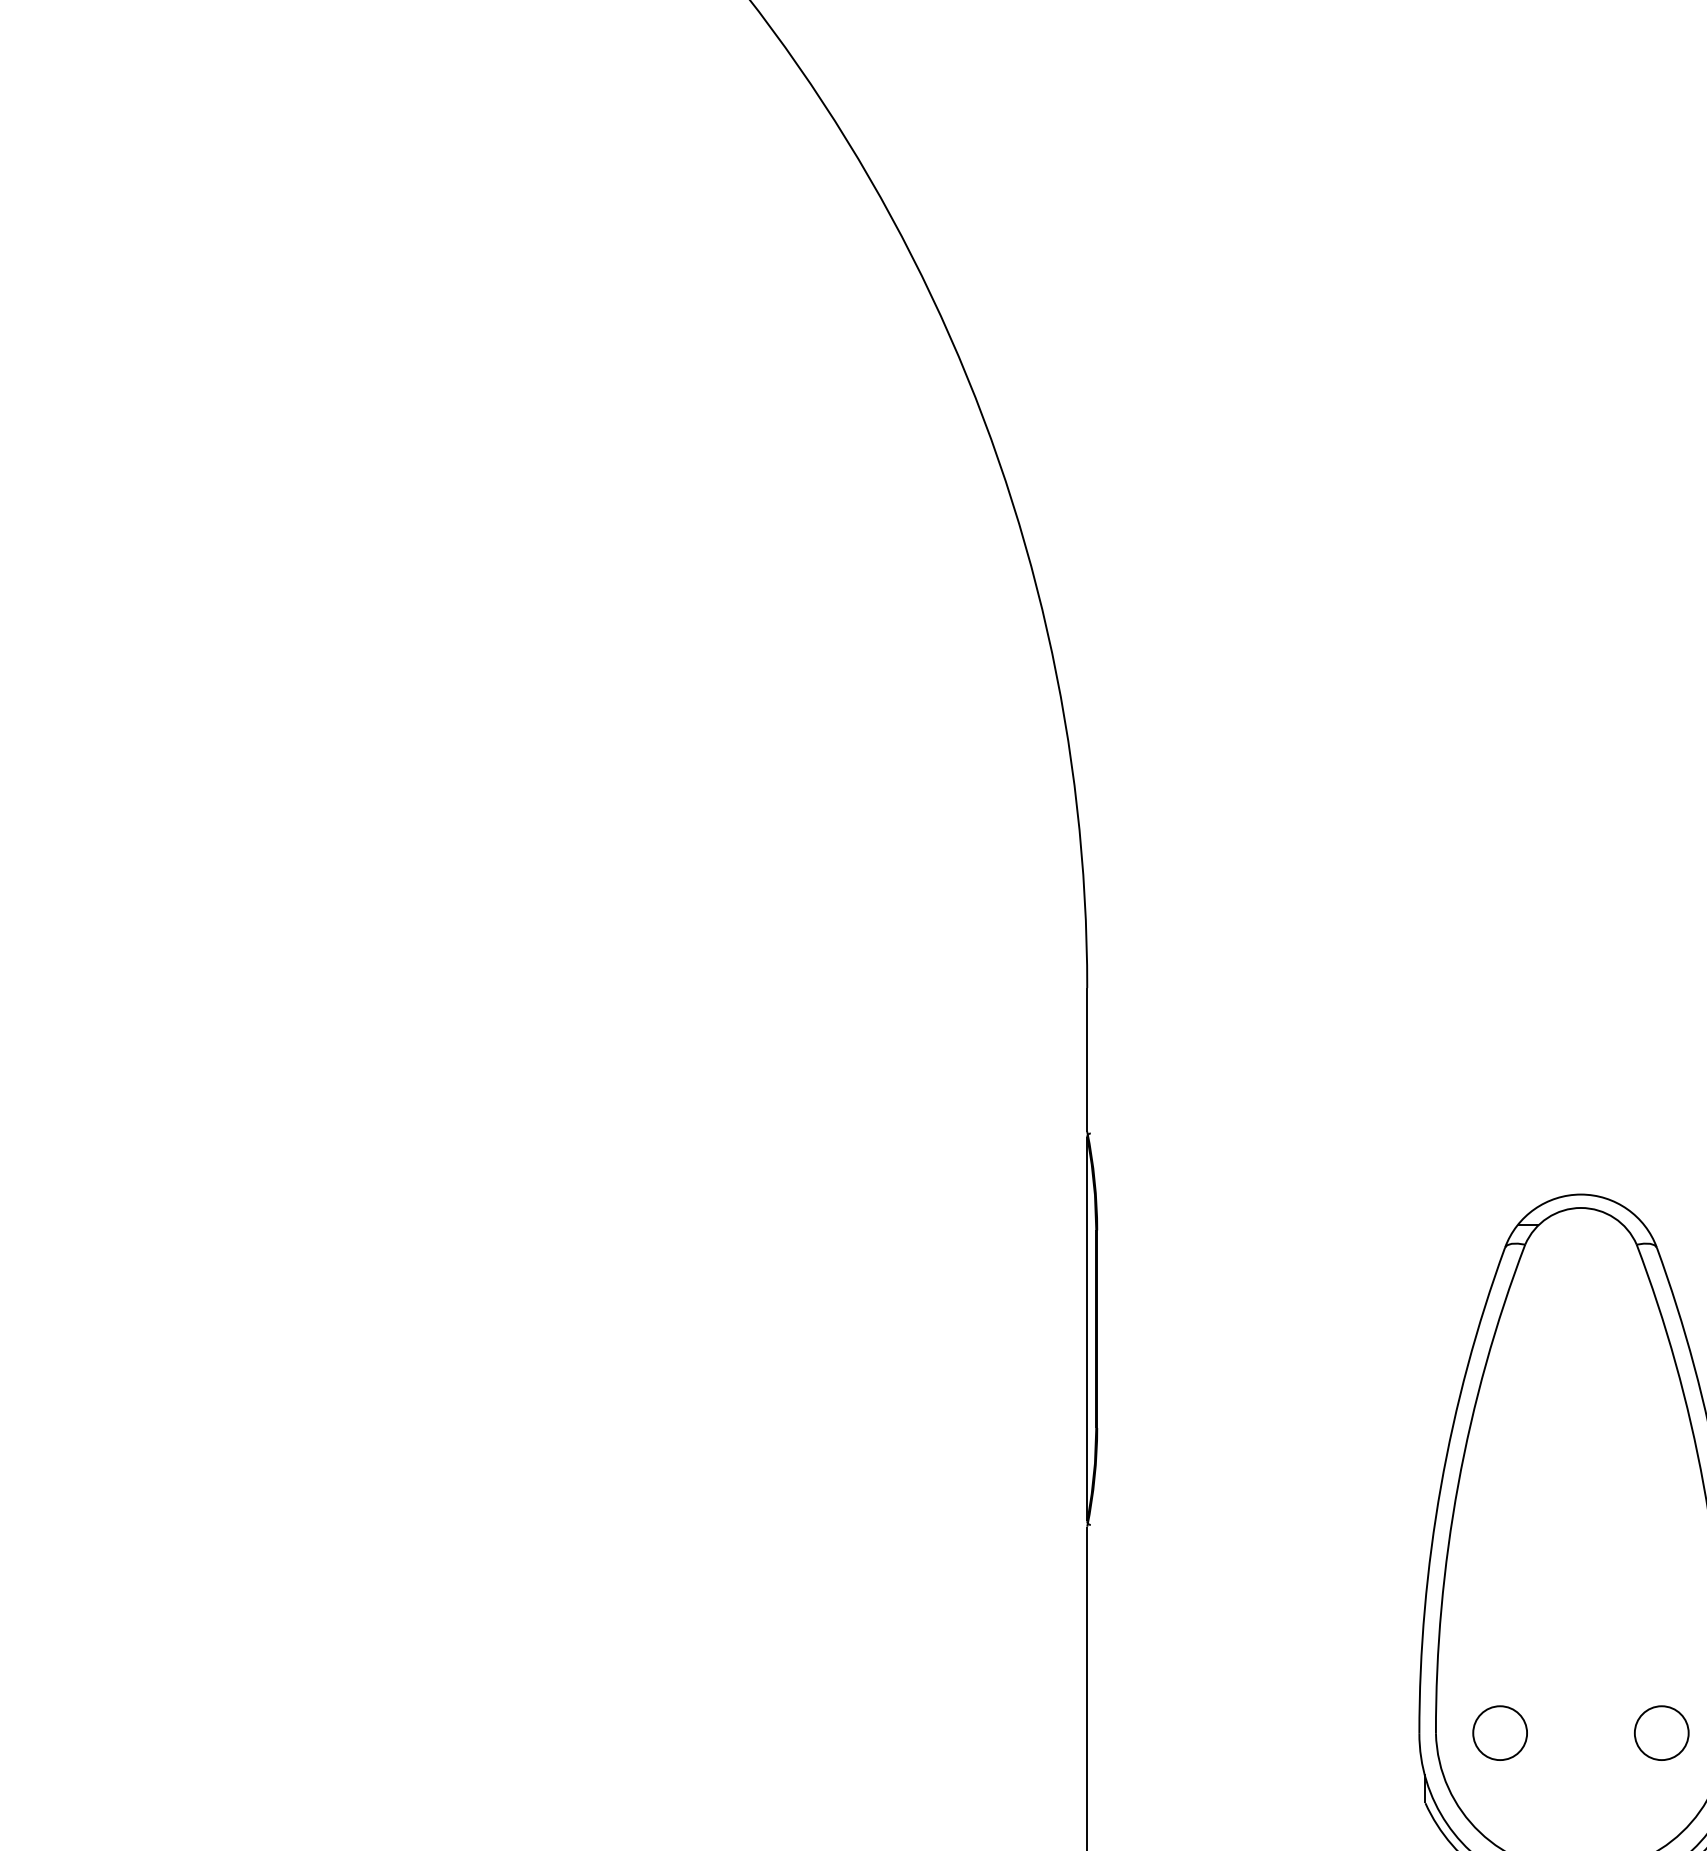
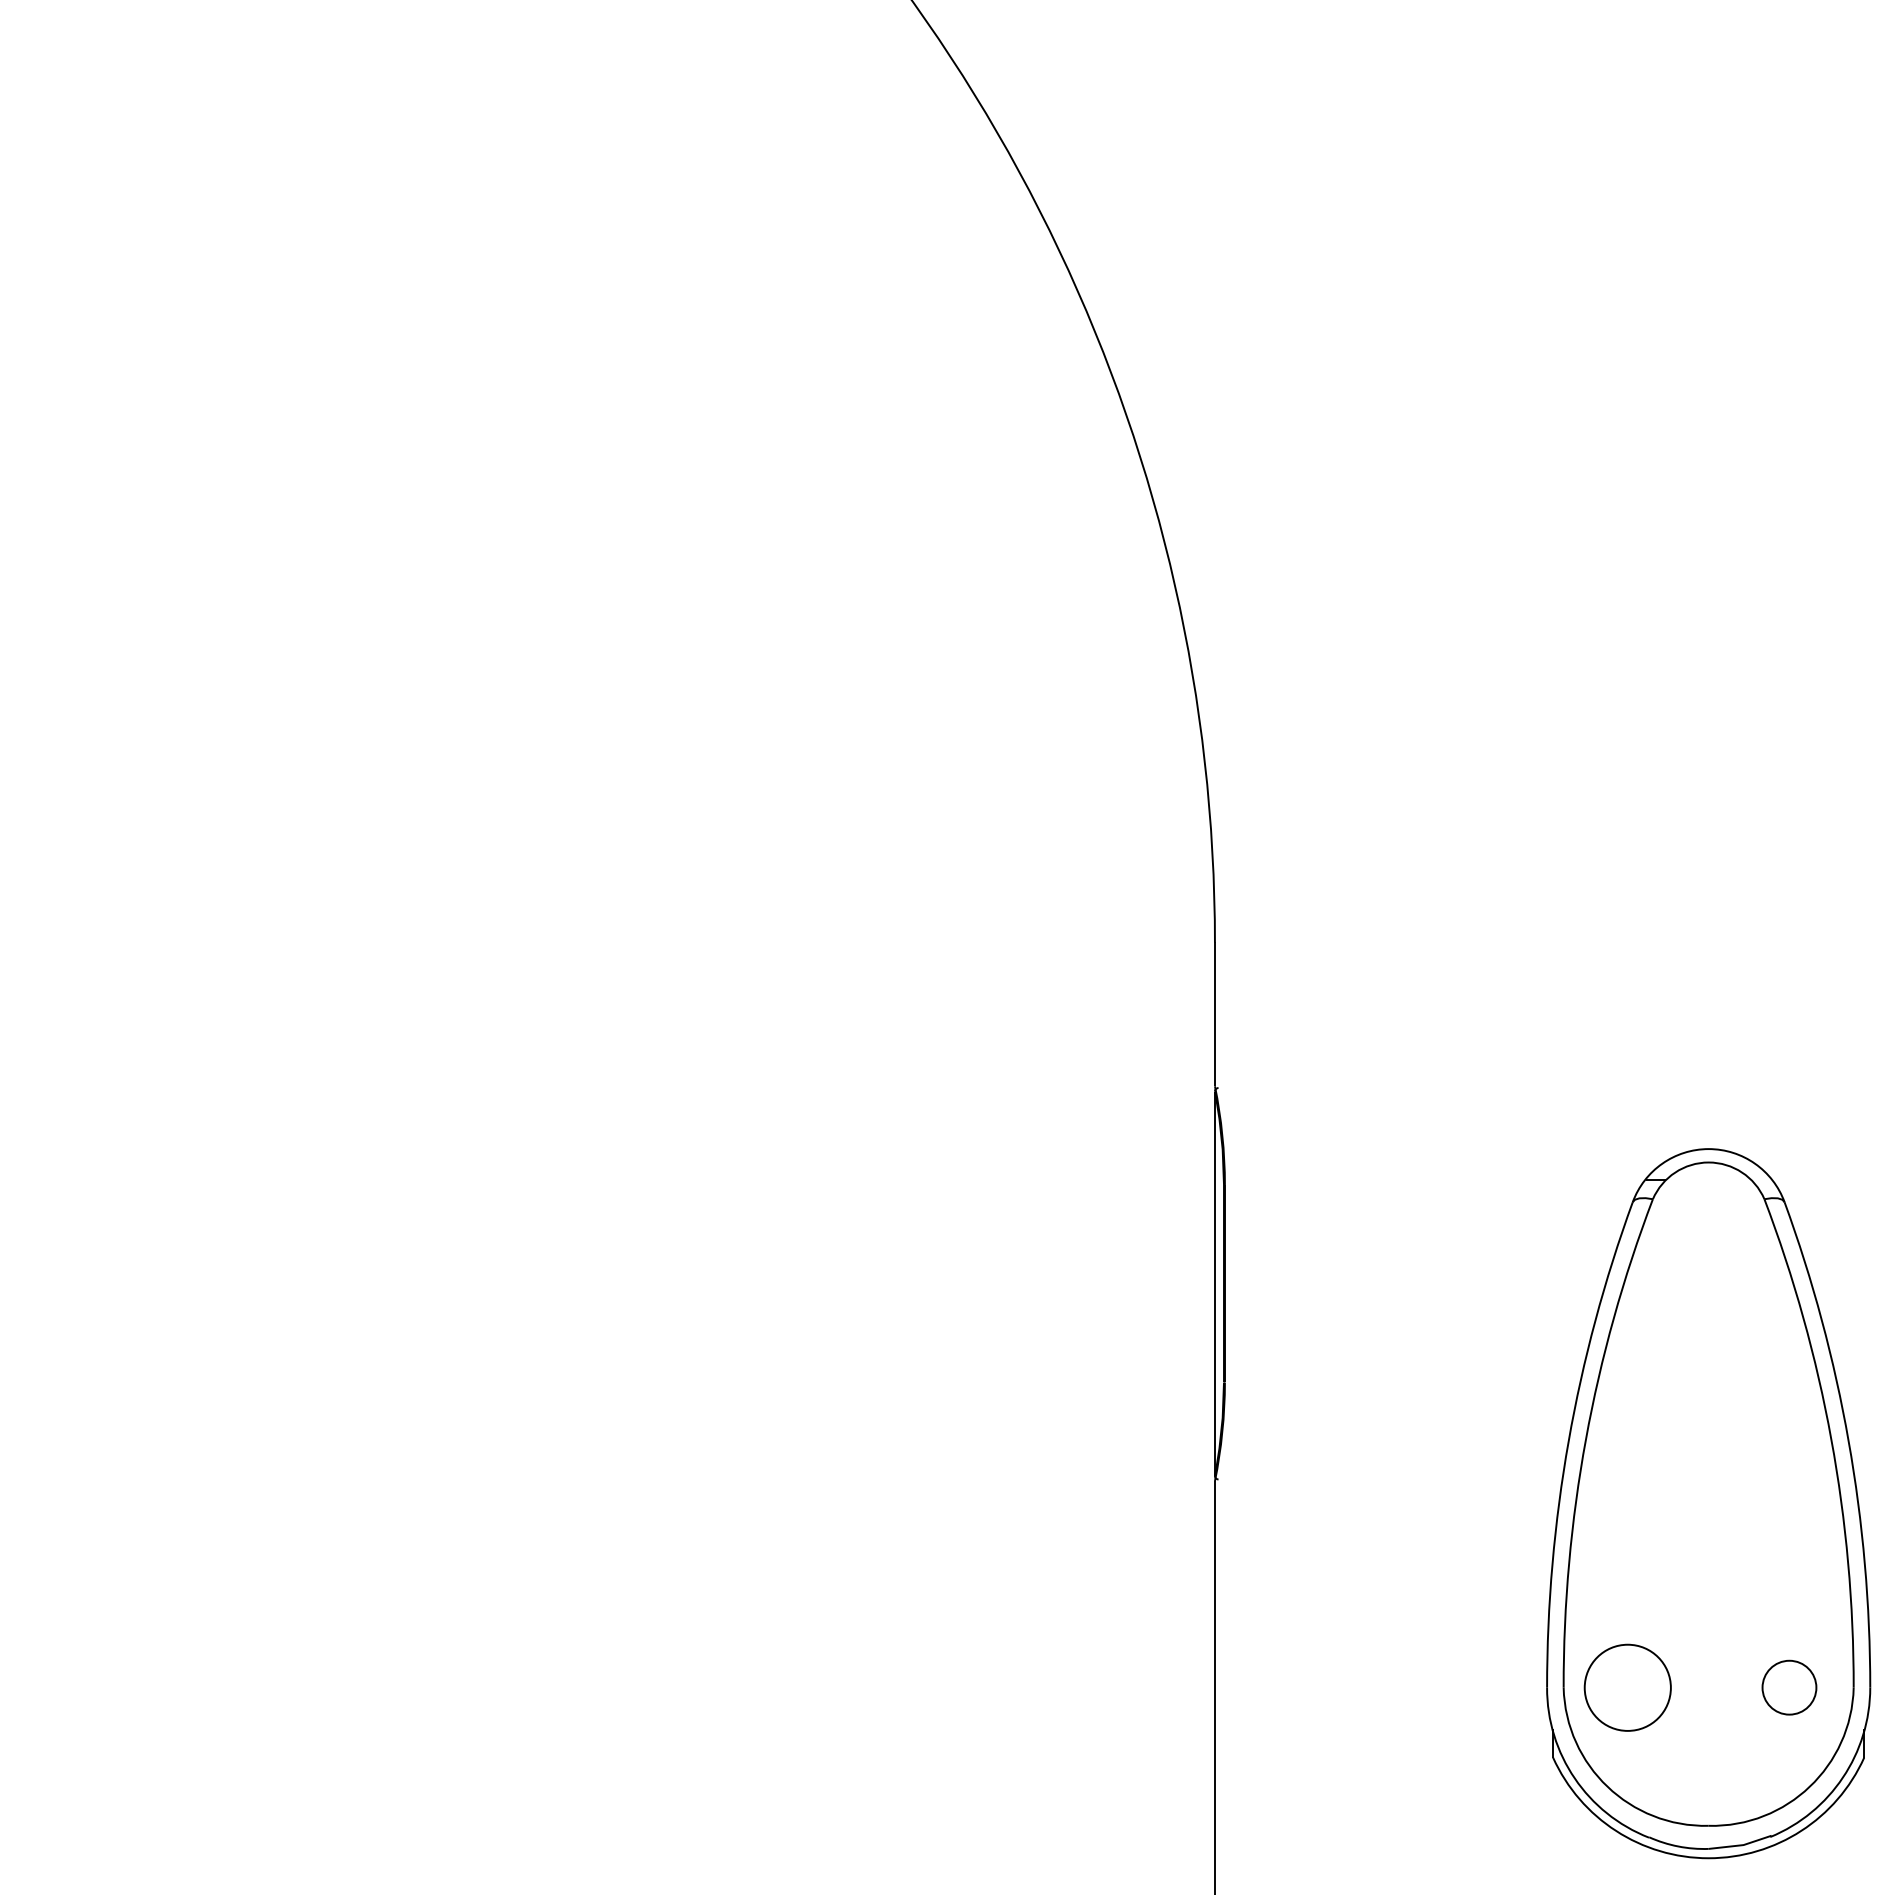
part: (1499, 1732) -> (1627, 1687), size x1.6

